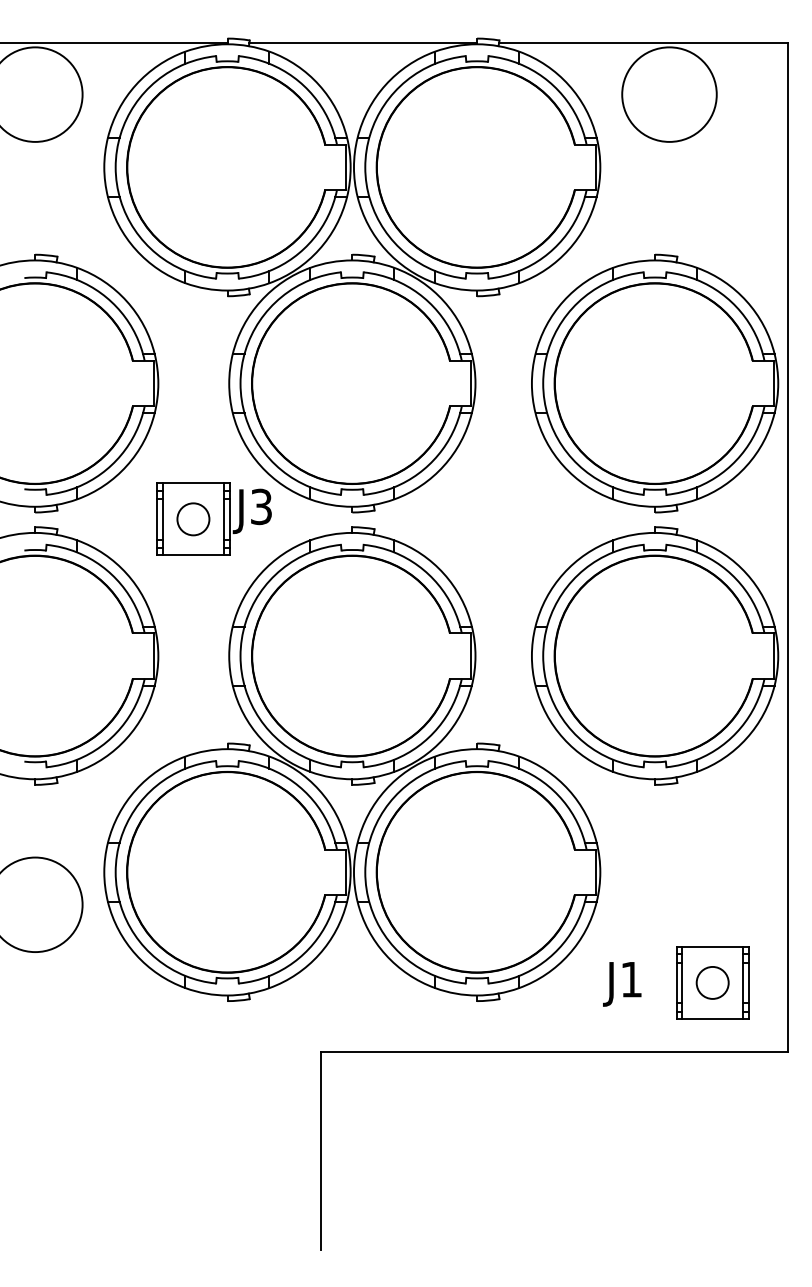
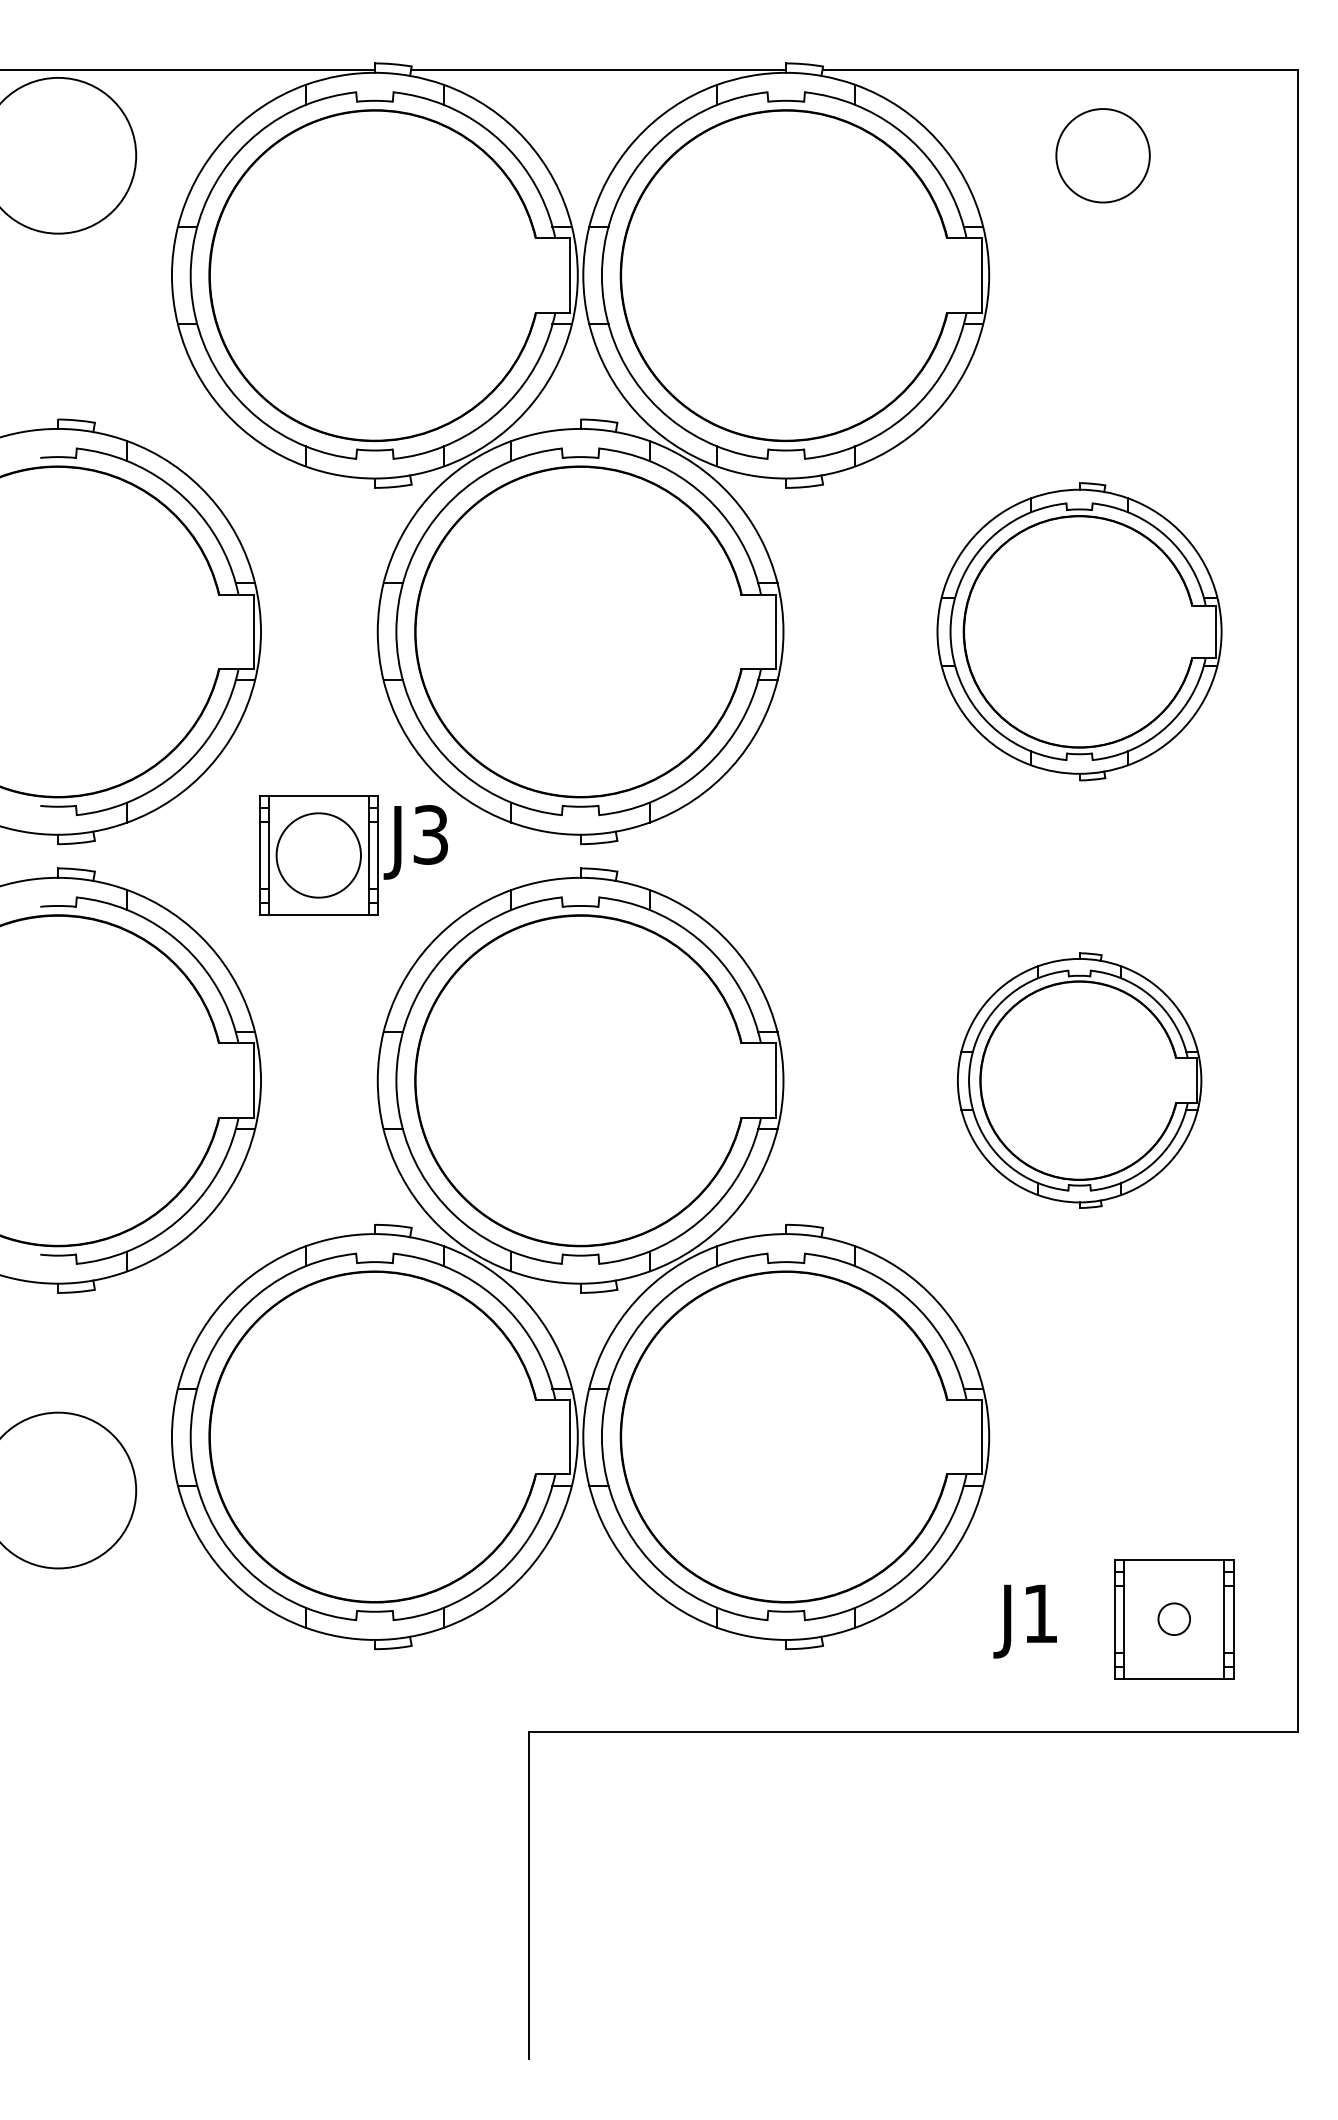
circle: (669, 94) -> (1103, 155), size x0.6
part: (655, 383) -> (1080, 631), size x0.7
circle: (193, 519) -> (318, 855), size x1.6
part: (655, 655) -> (1080, 1079), size x0.6
circle: (712, 982) -> (1173, 1618), size x0.6

